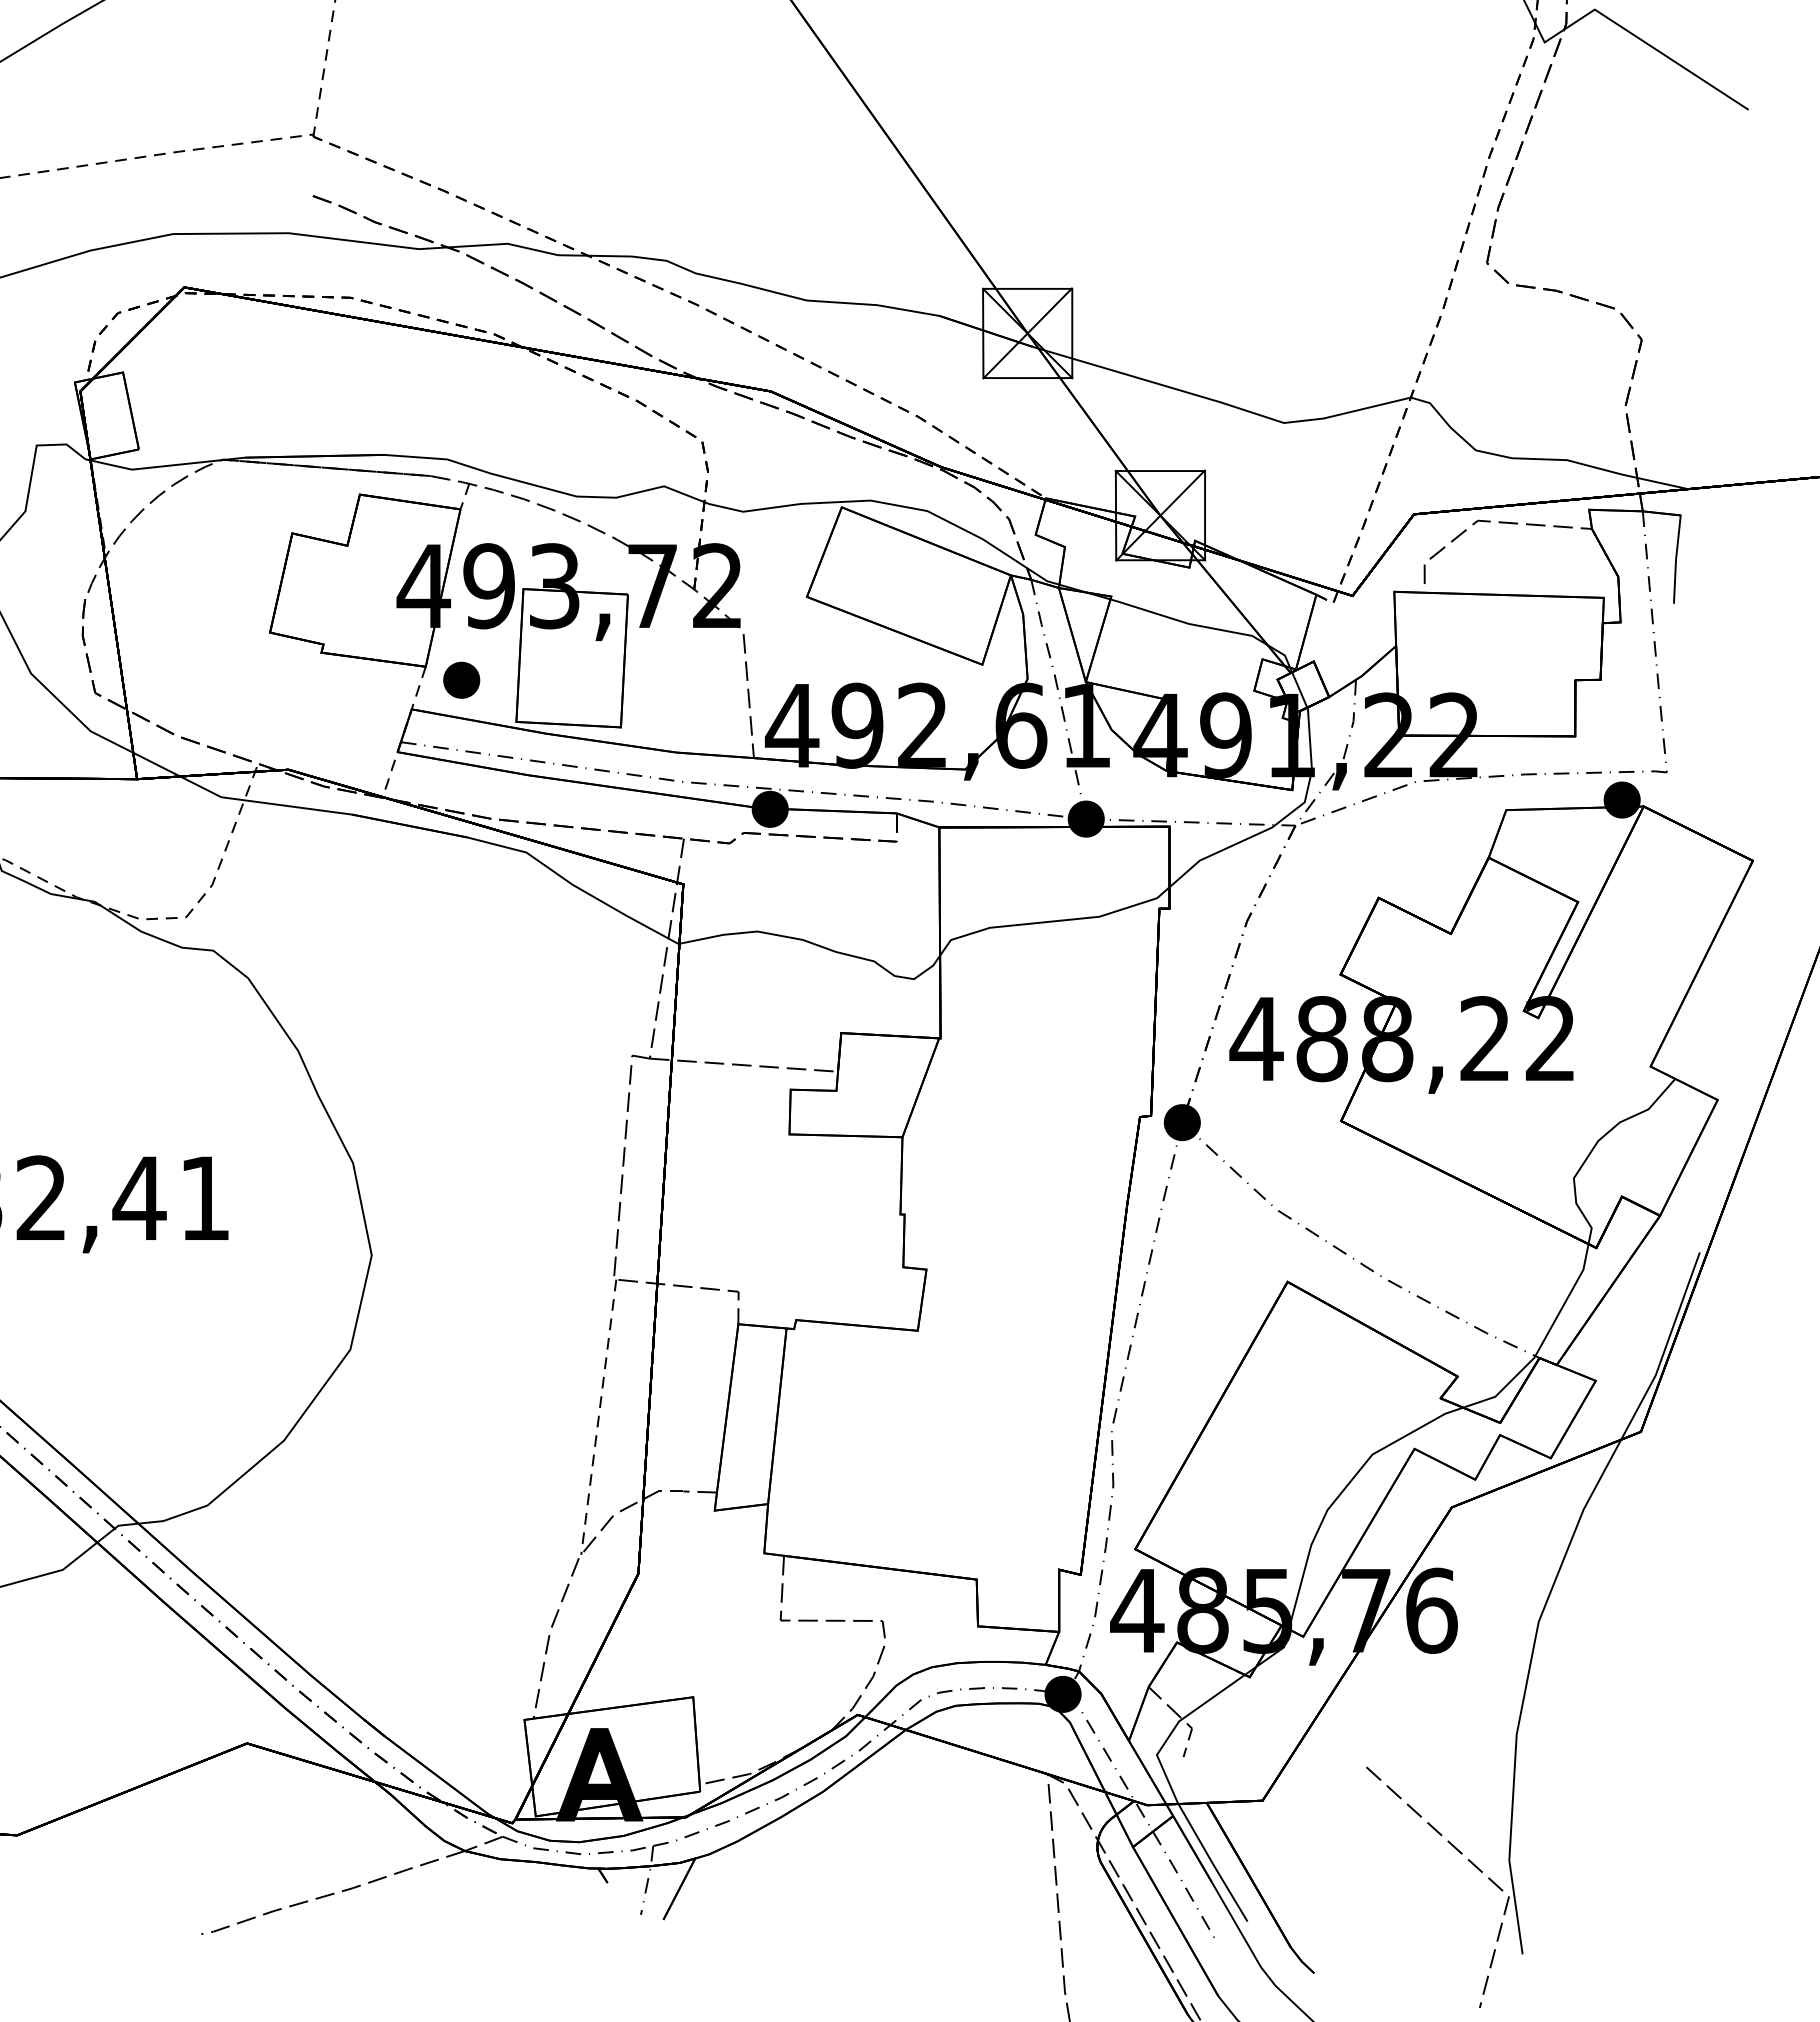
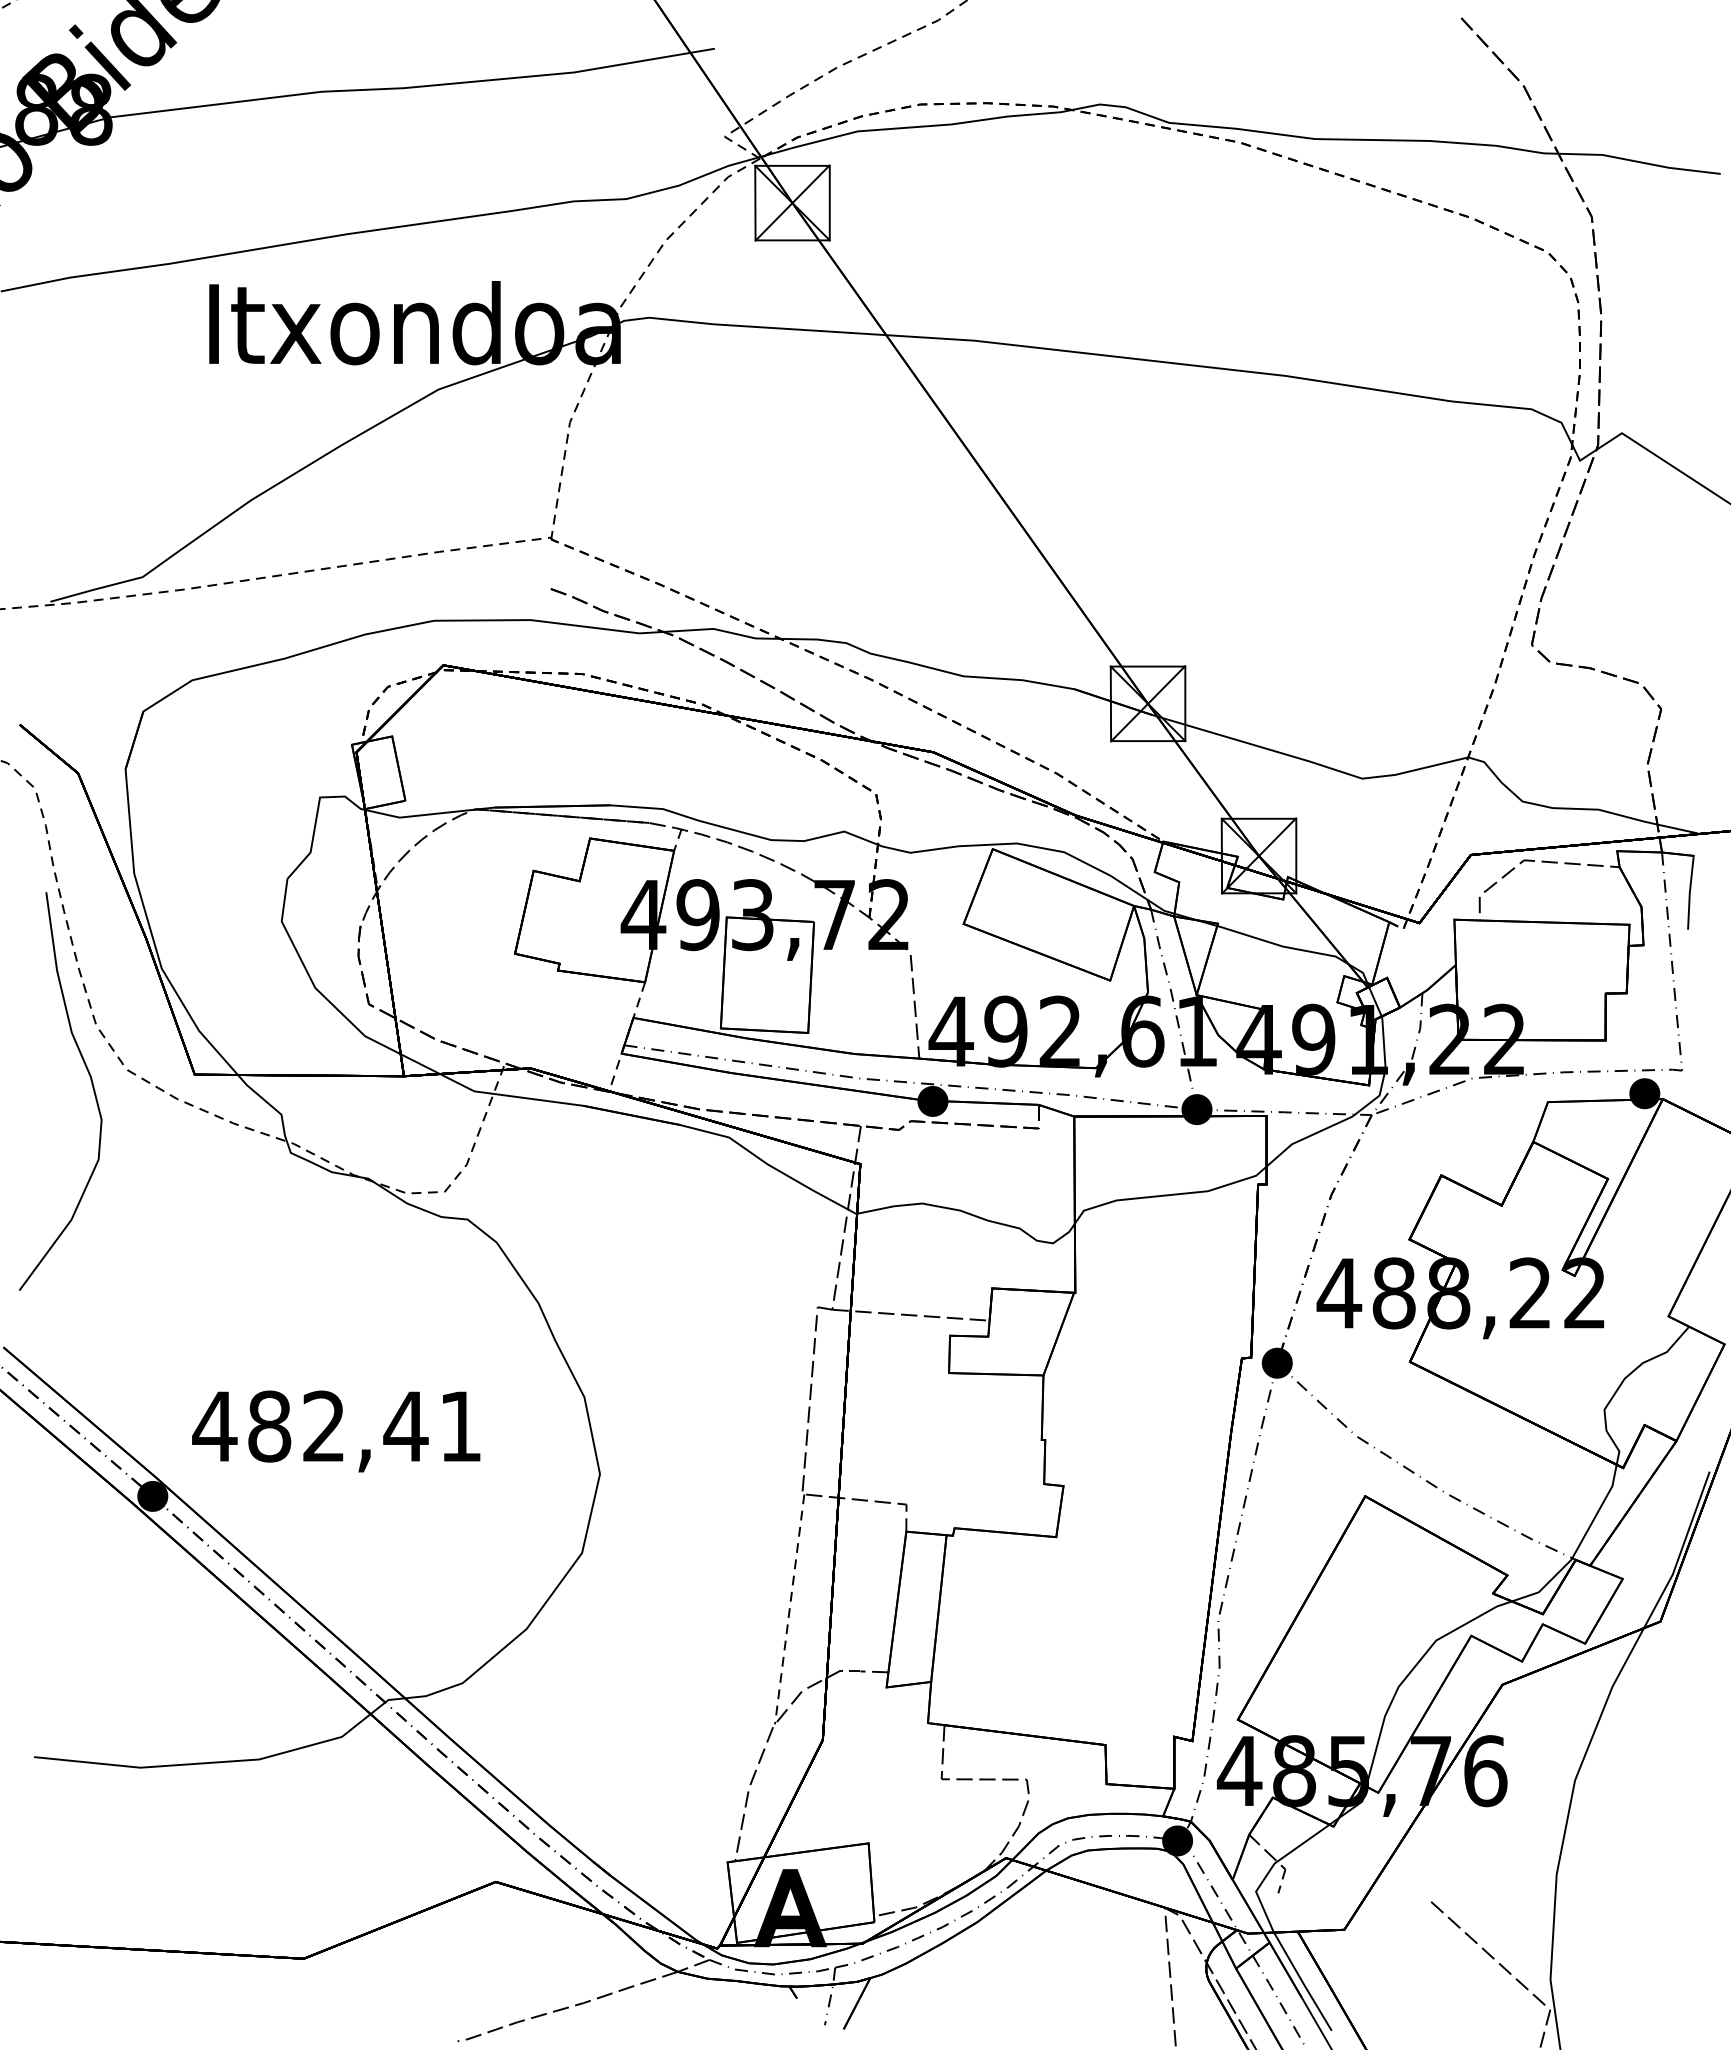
part: (460, 680) -> (674, 993), removed

